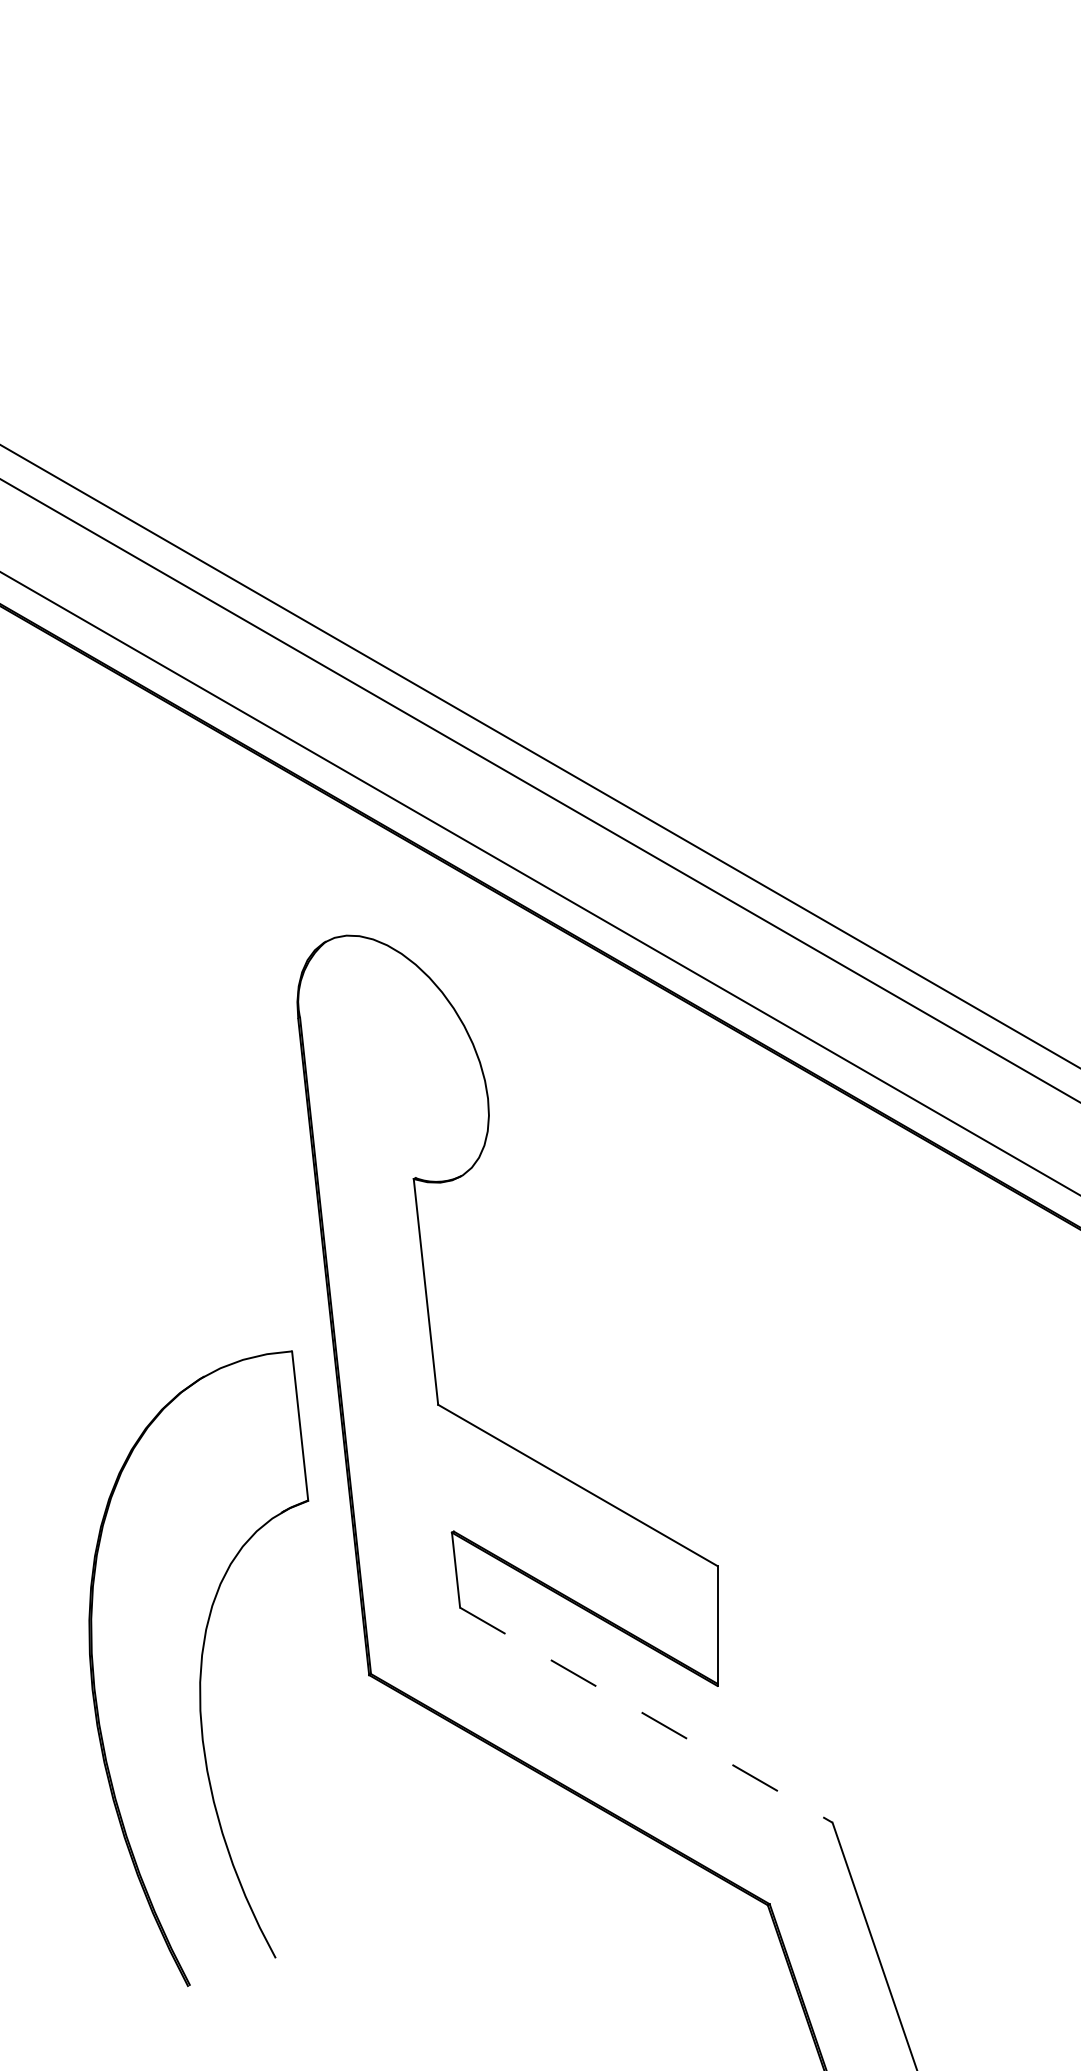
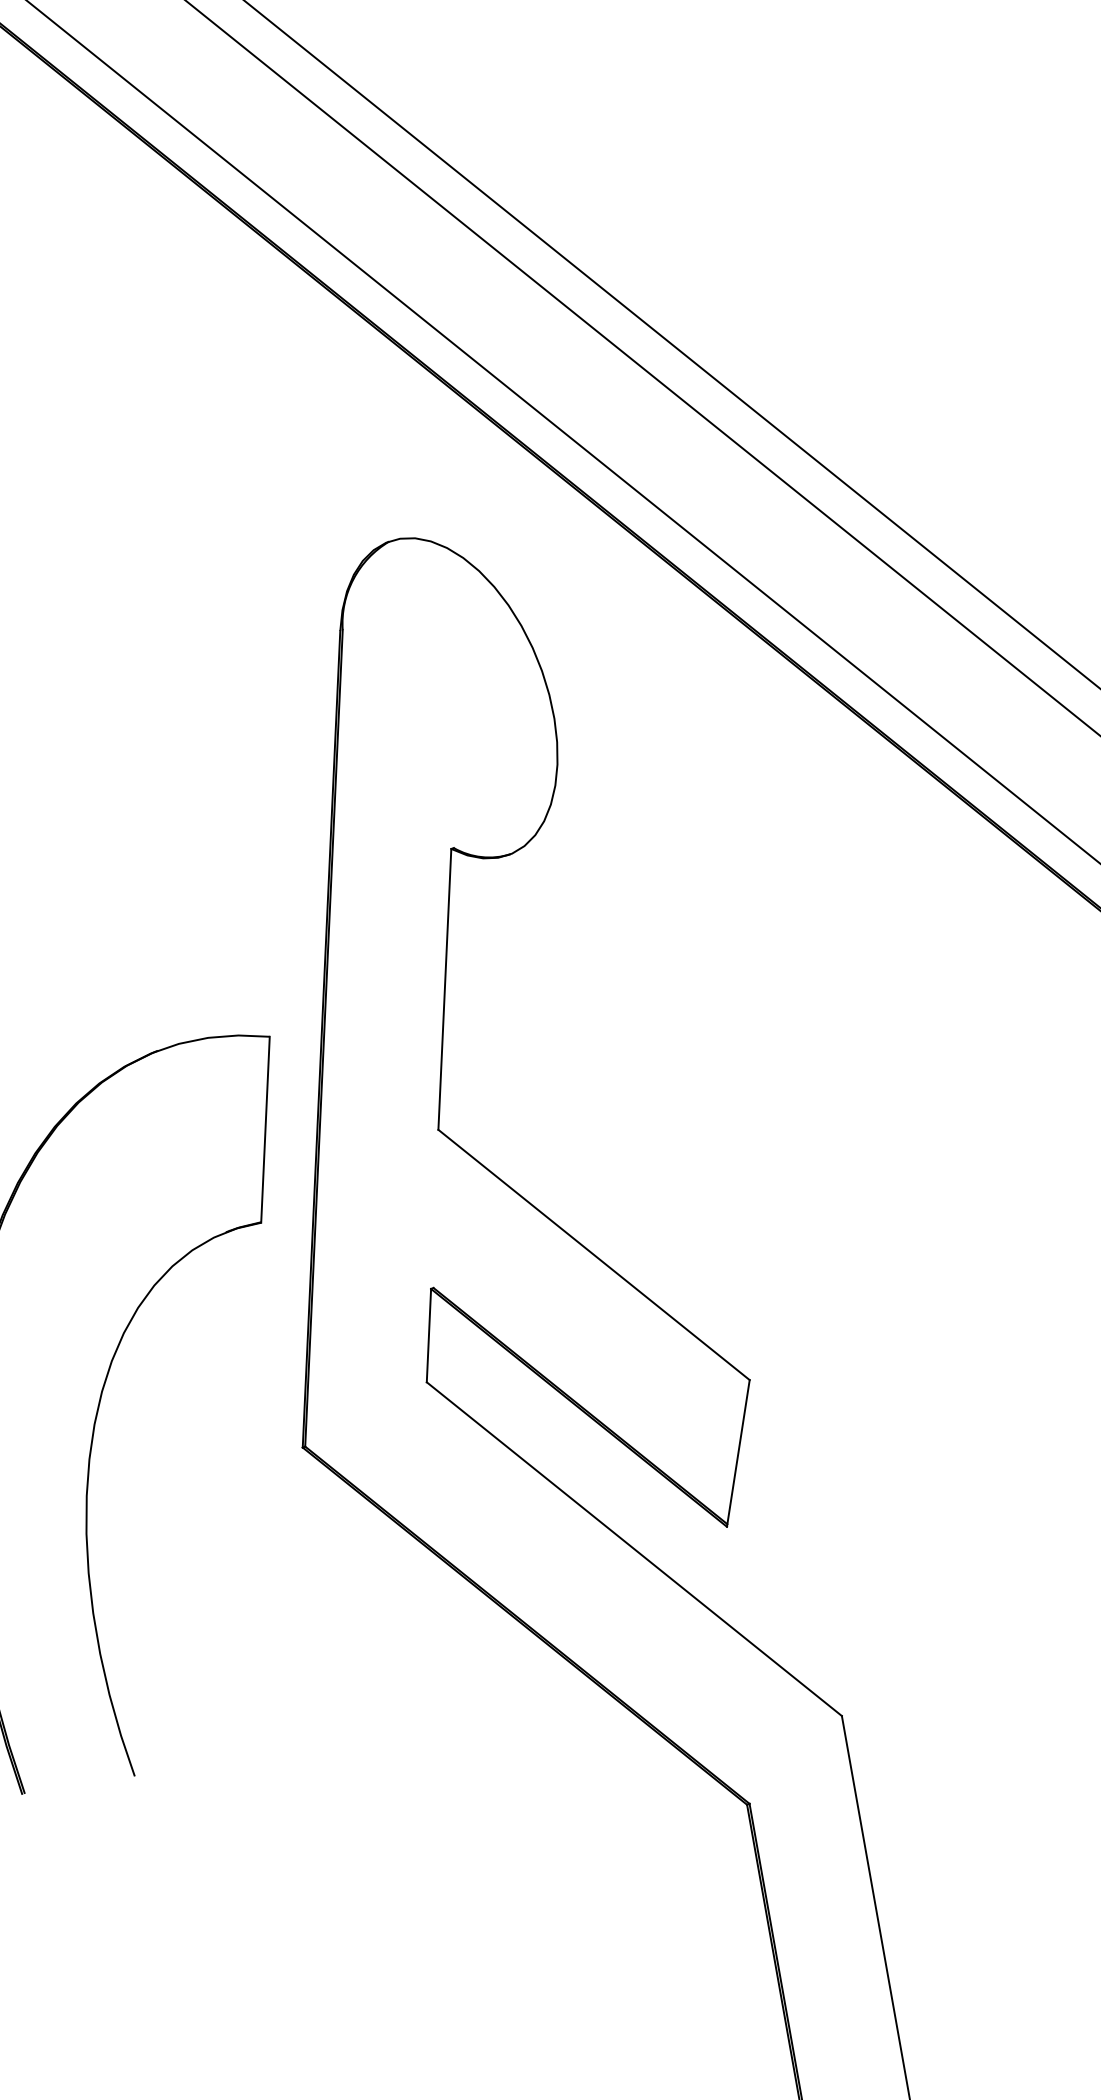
line: (646, 1715) -> (634, 1549), dashed -> solid

